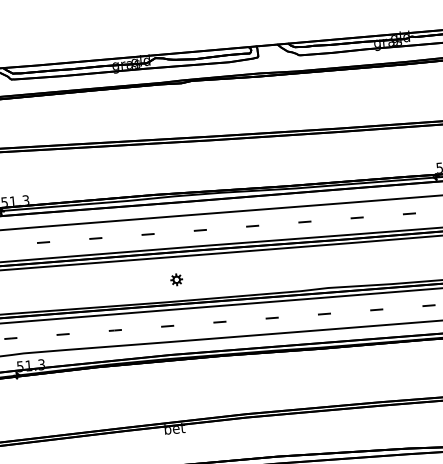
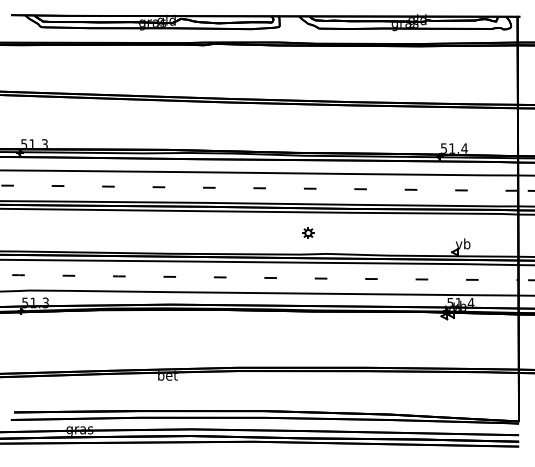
part: (176, 279) -> (308, 232), moved

